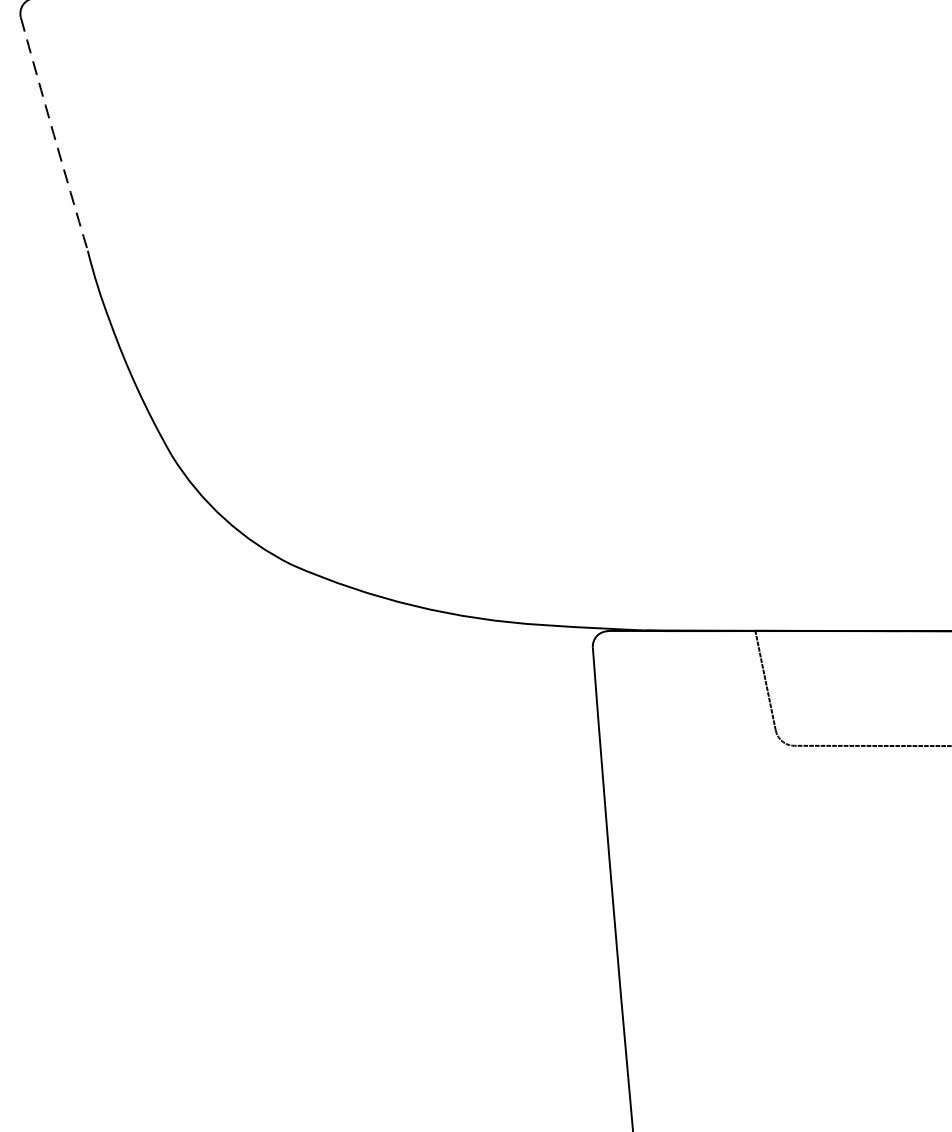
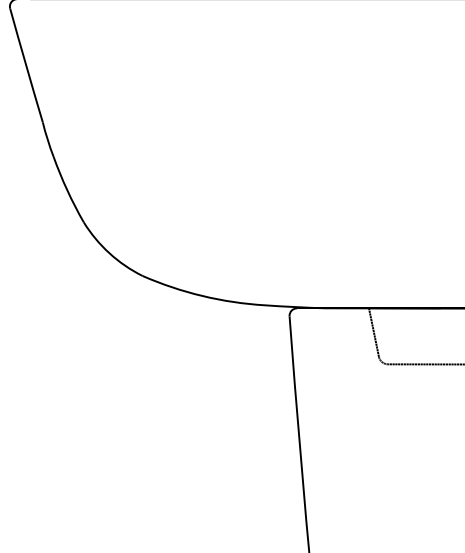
line: (54, 134) -> (26, 65), dashed -> solid

